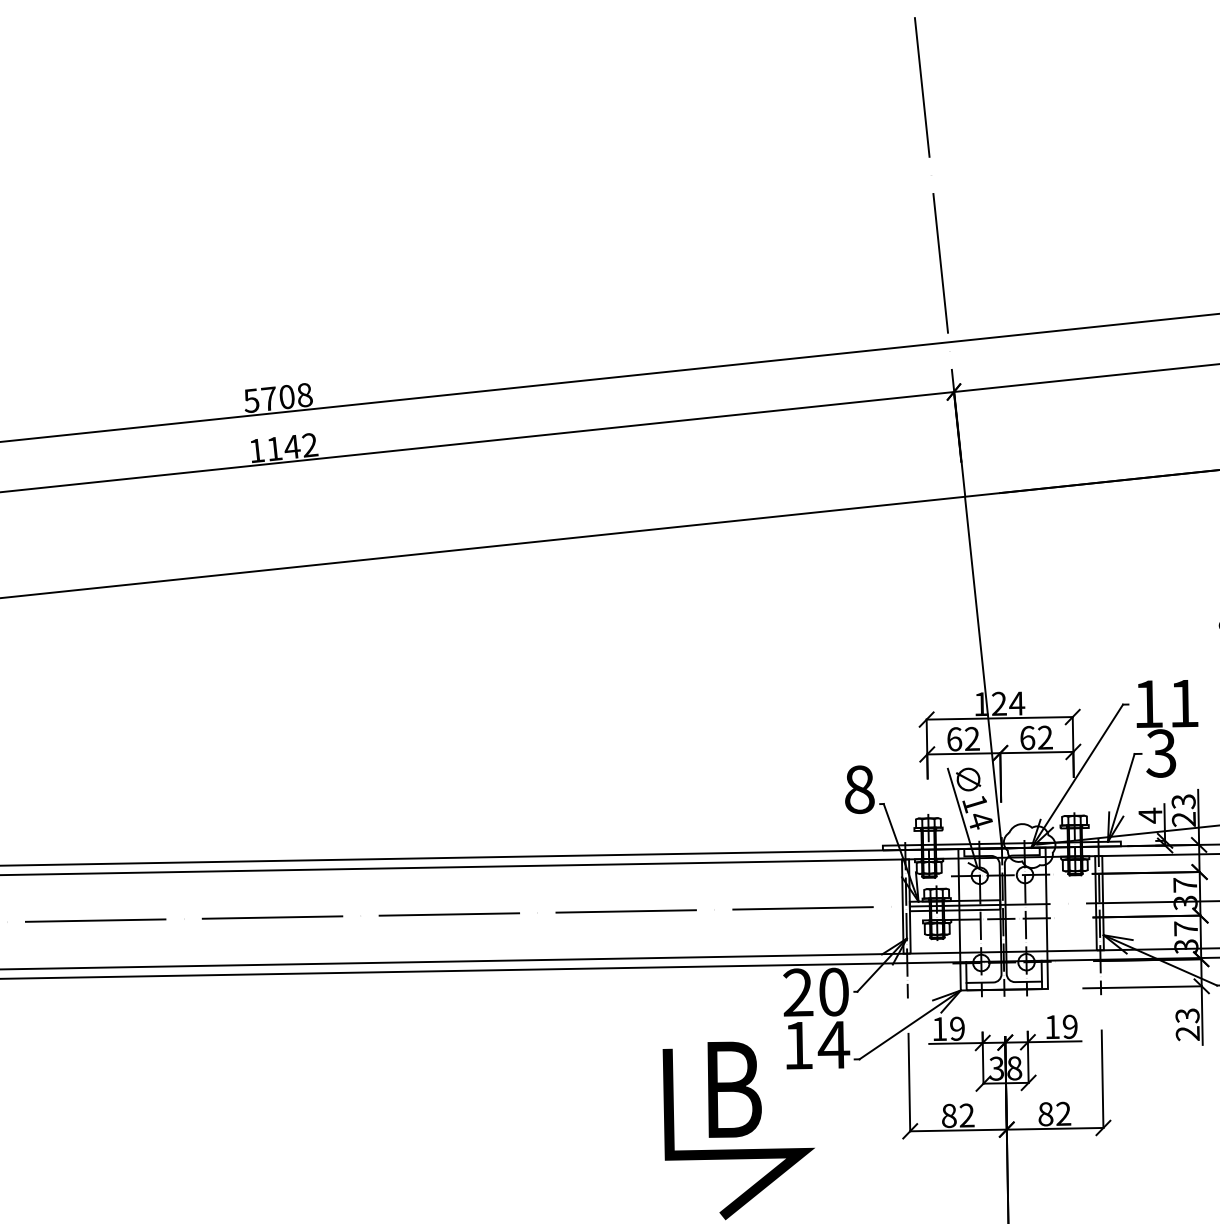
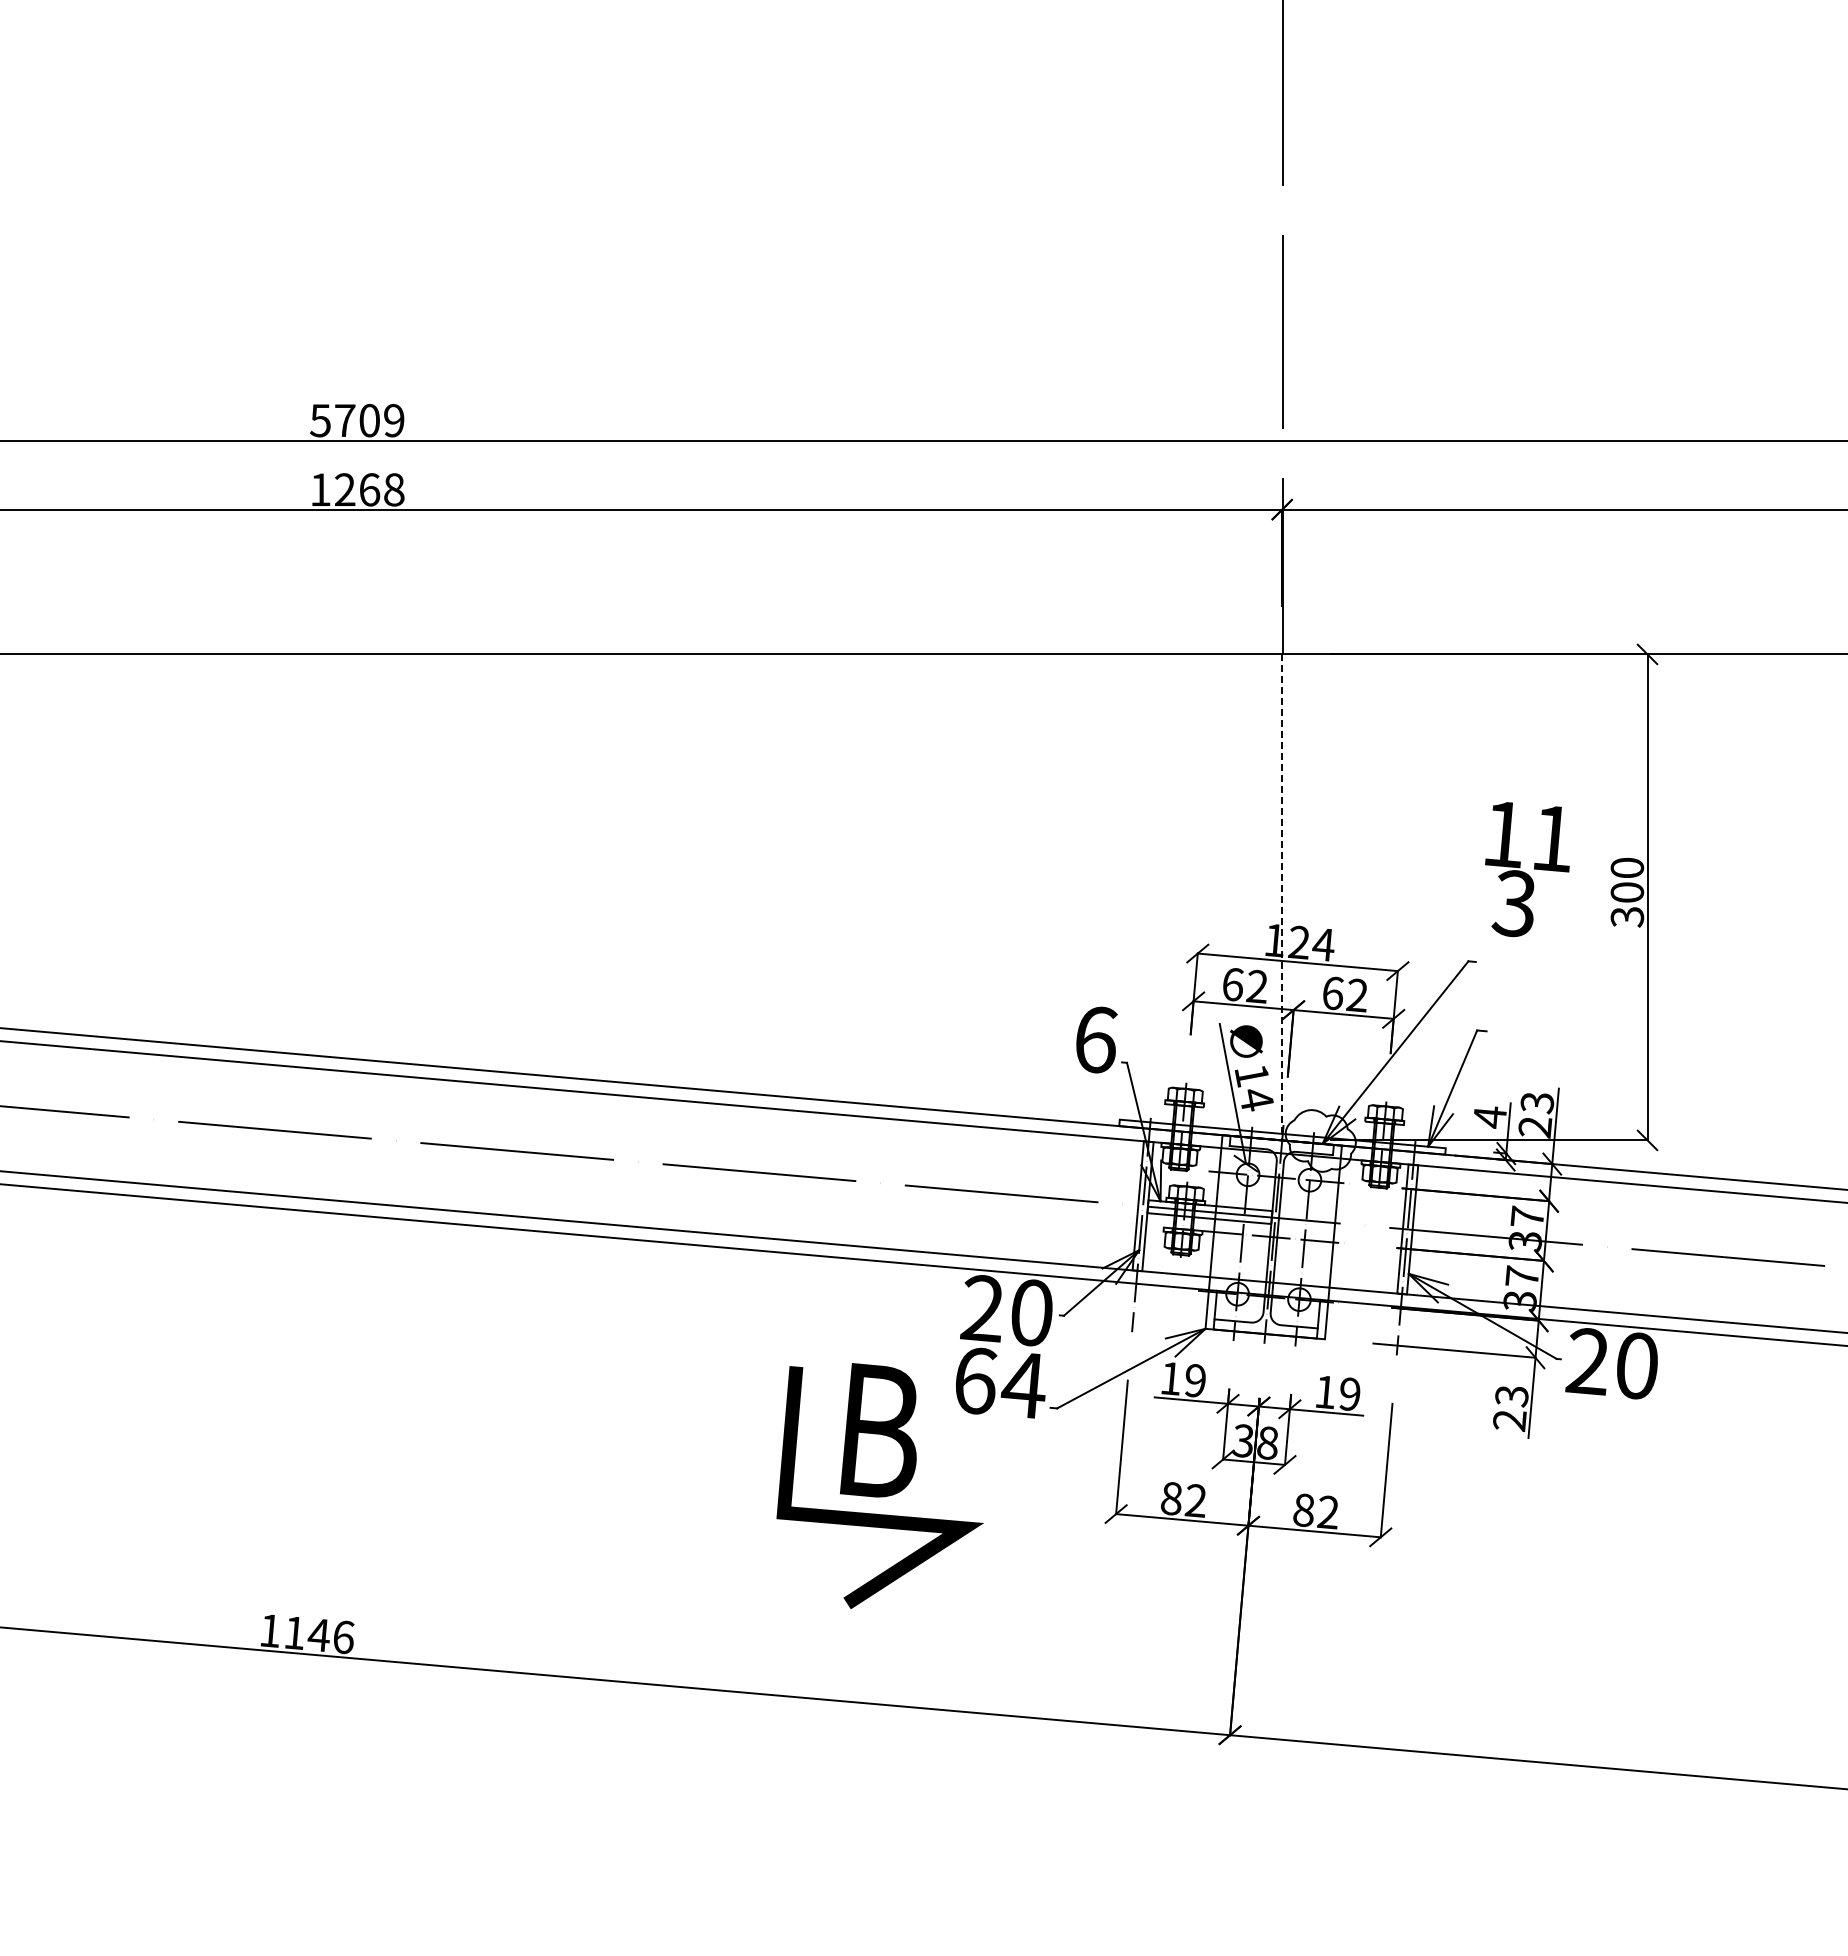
text: (305, 395) -> (394, 420), 5708 -> 5709
text: (292, 446) -> (369, 489), 1142 -> 1268
line: (983, 672) -> (1282, 897), solid -> dashed
text: (1167, 727) -> (1527, 869), moved
text: (859, 789) -> (1095, 1039), 8 -> 6
text: (799, 1045) -> (976, 1380), 14 -> 64

